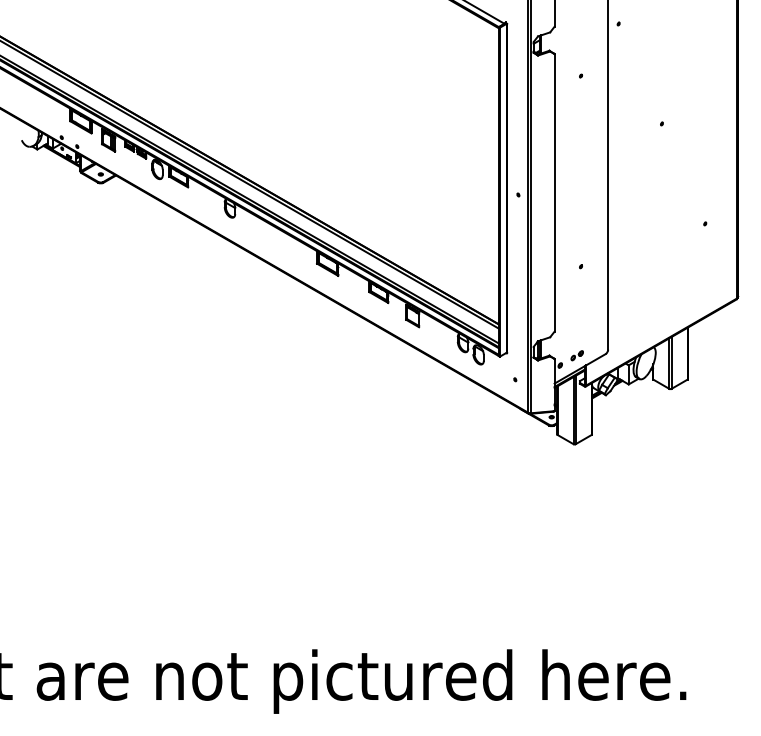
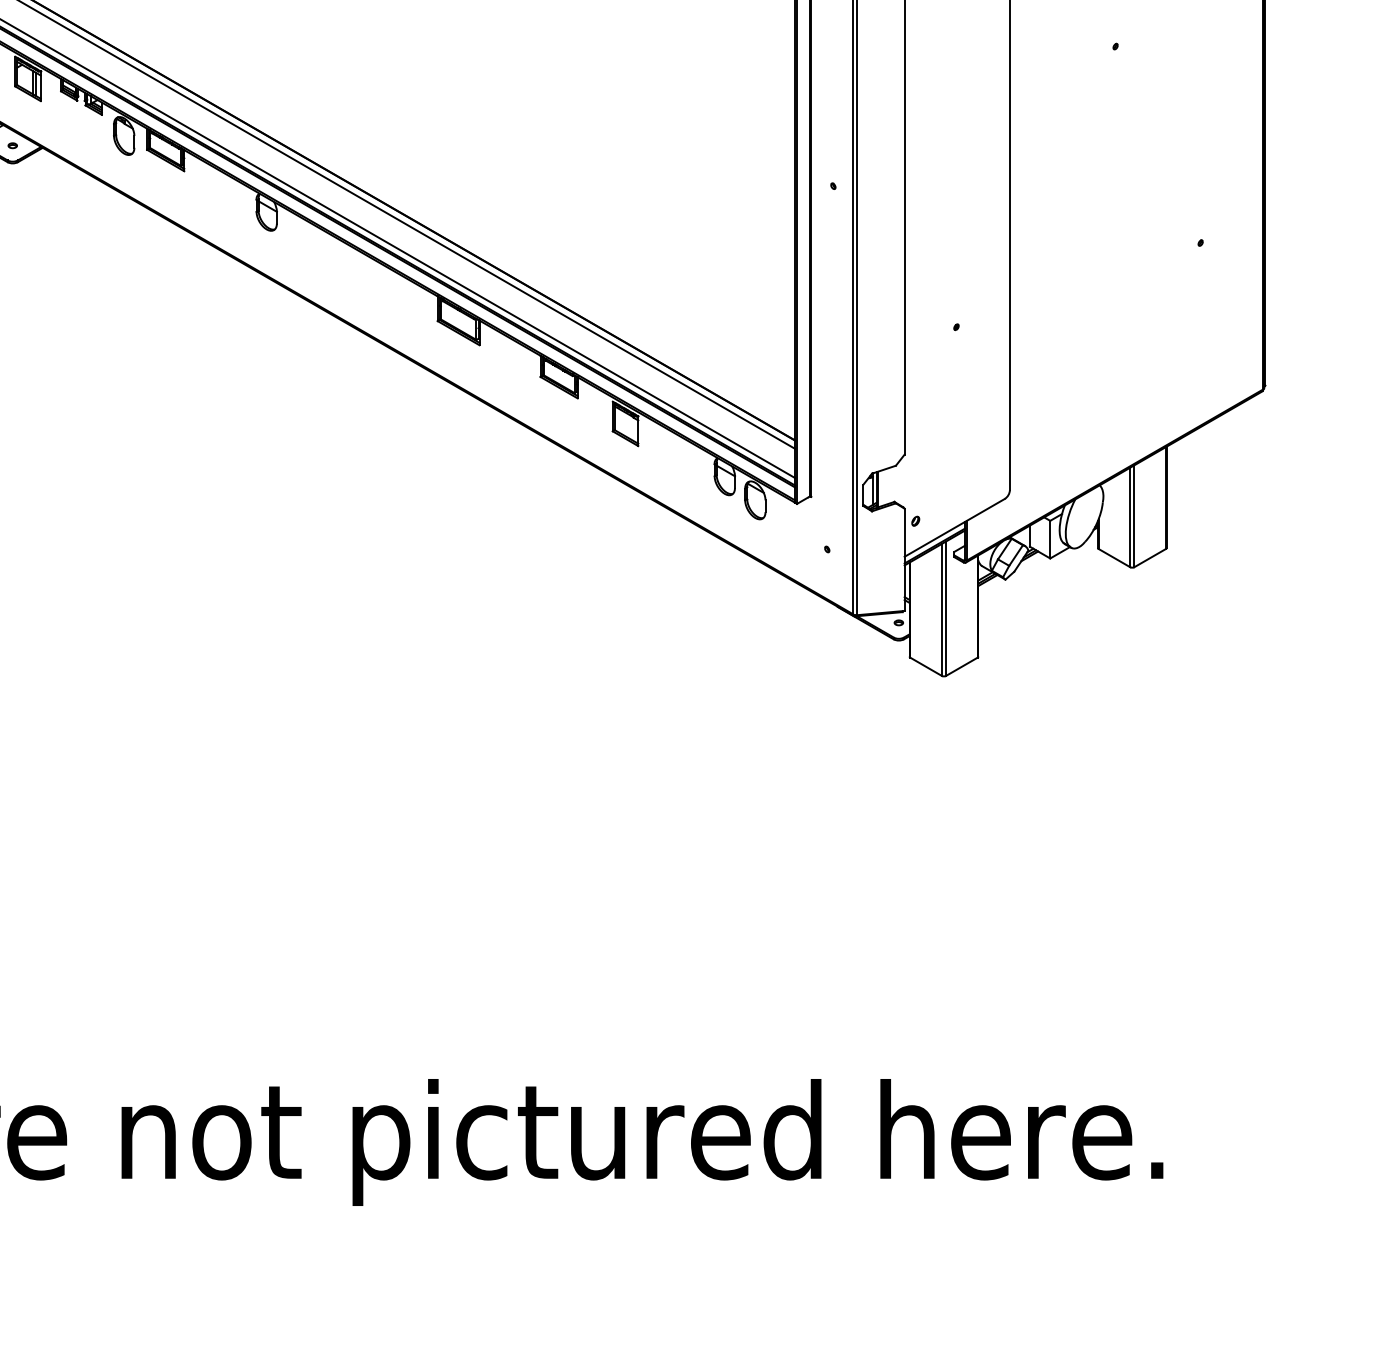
part: (576, 355) -> (947, 501), removed

